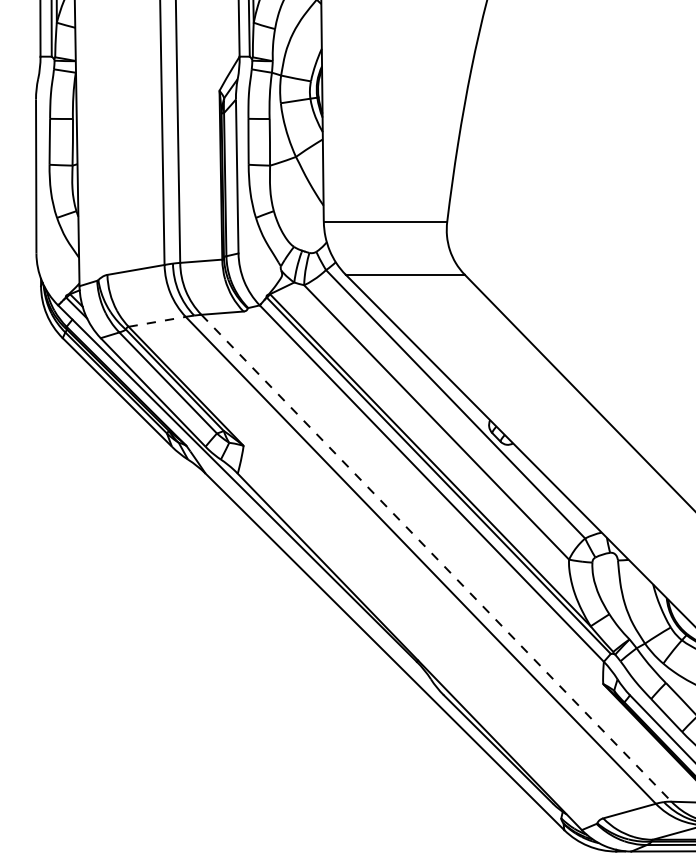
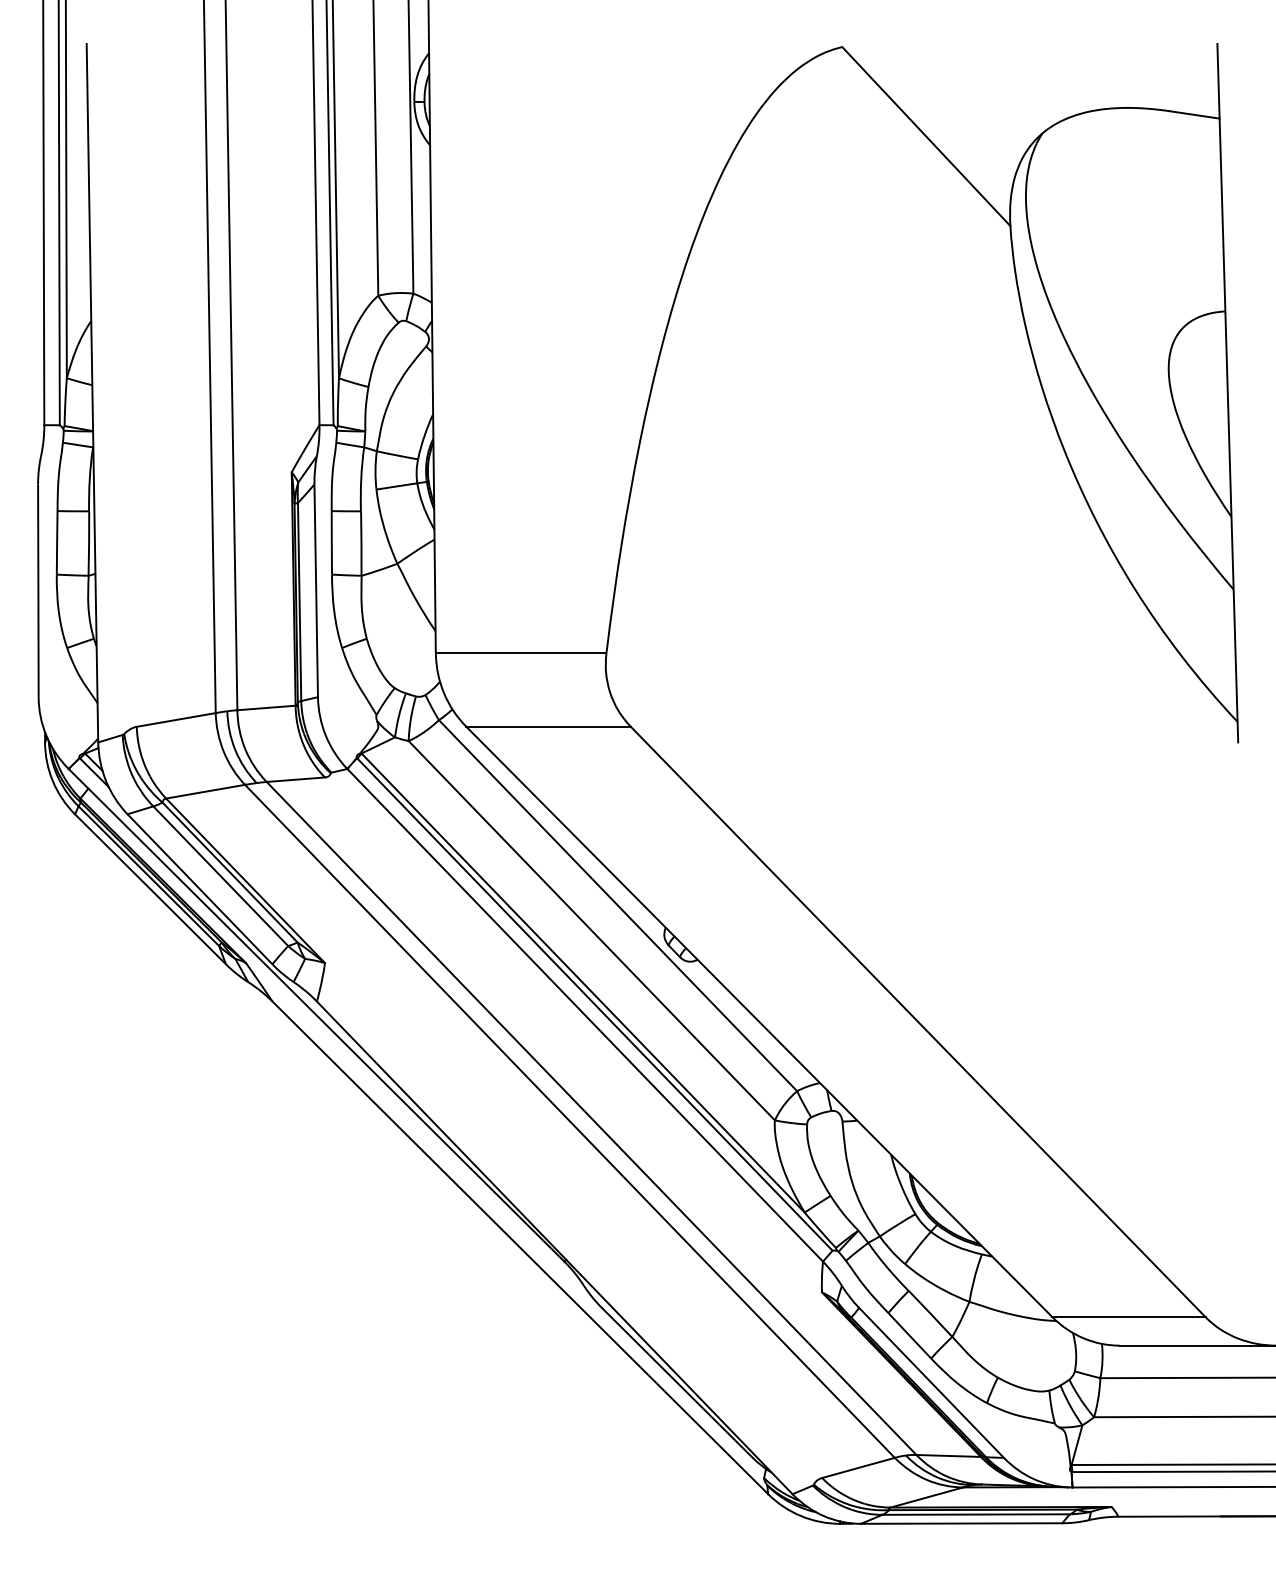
line: (157, 321) -> (206, 791), dashed -> solid
line: (436, 558) -> (591, 1118), dashed -> solid

